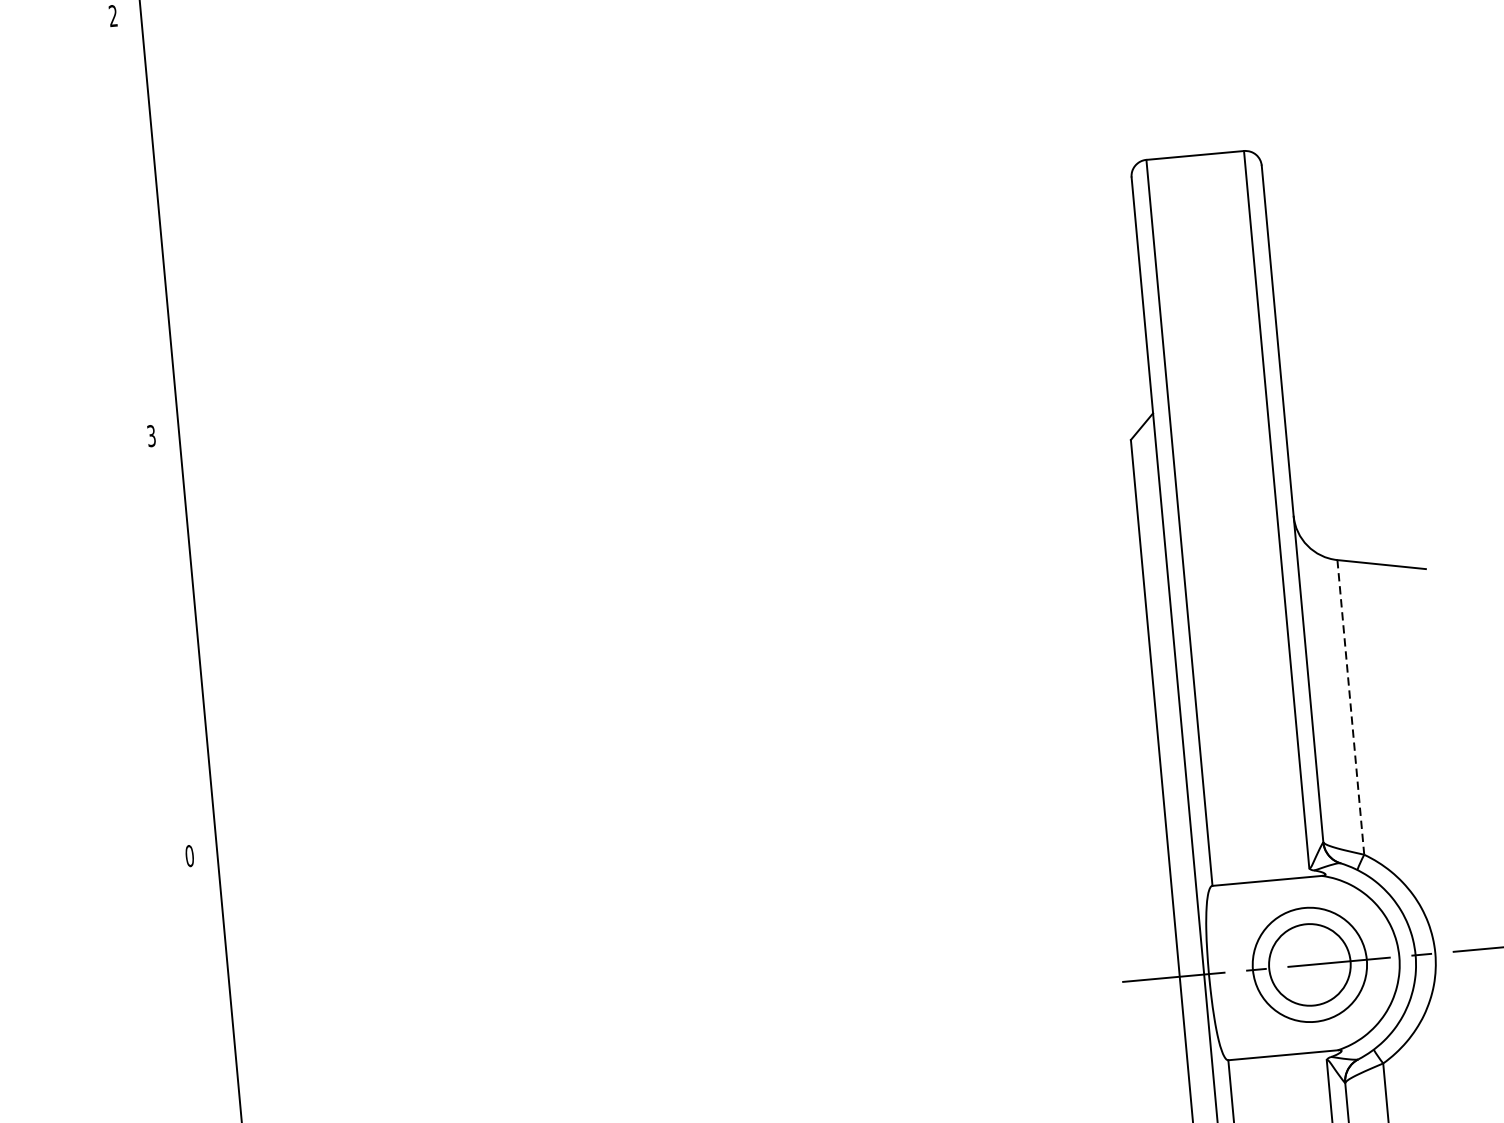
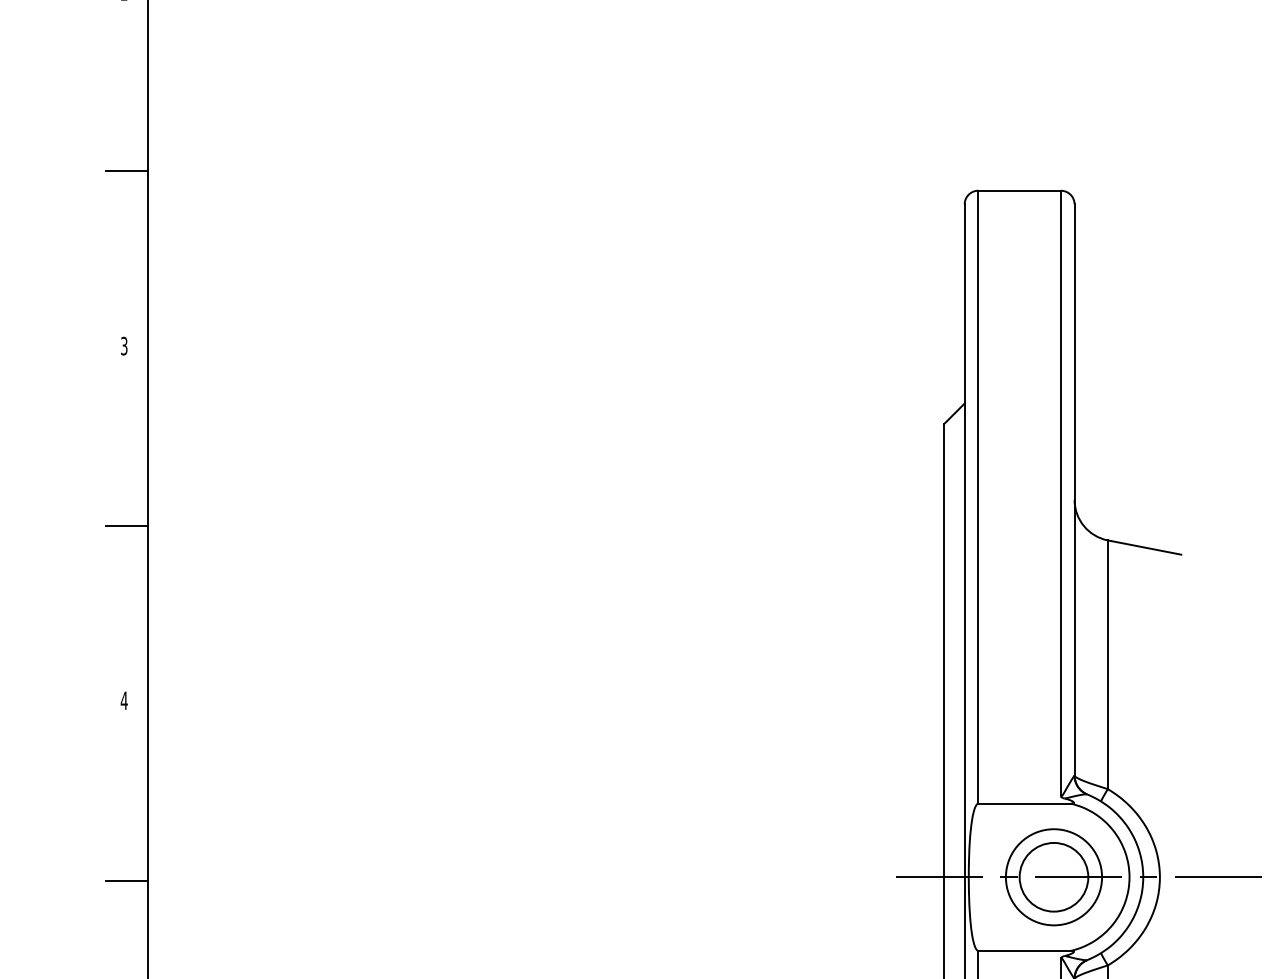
line: (135, 228) -> (126, 171), added
line: (173, 648) -> (126, 525), added
line: (1350, 708) -> (1107, 665), dashed -> solid
text: (188, 855) -> (123, 700), 0 -> 4
line: (211, 1068) -> (126, 880), added

